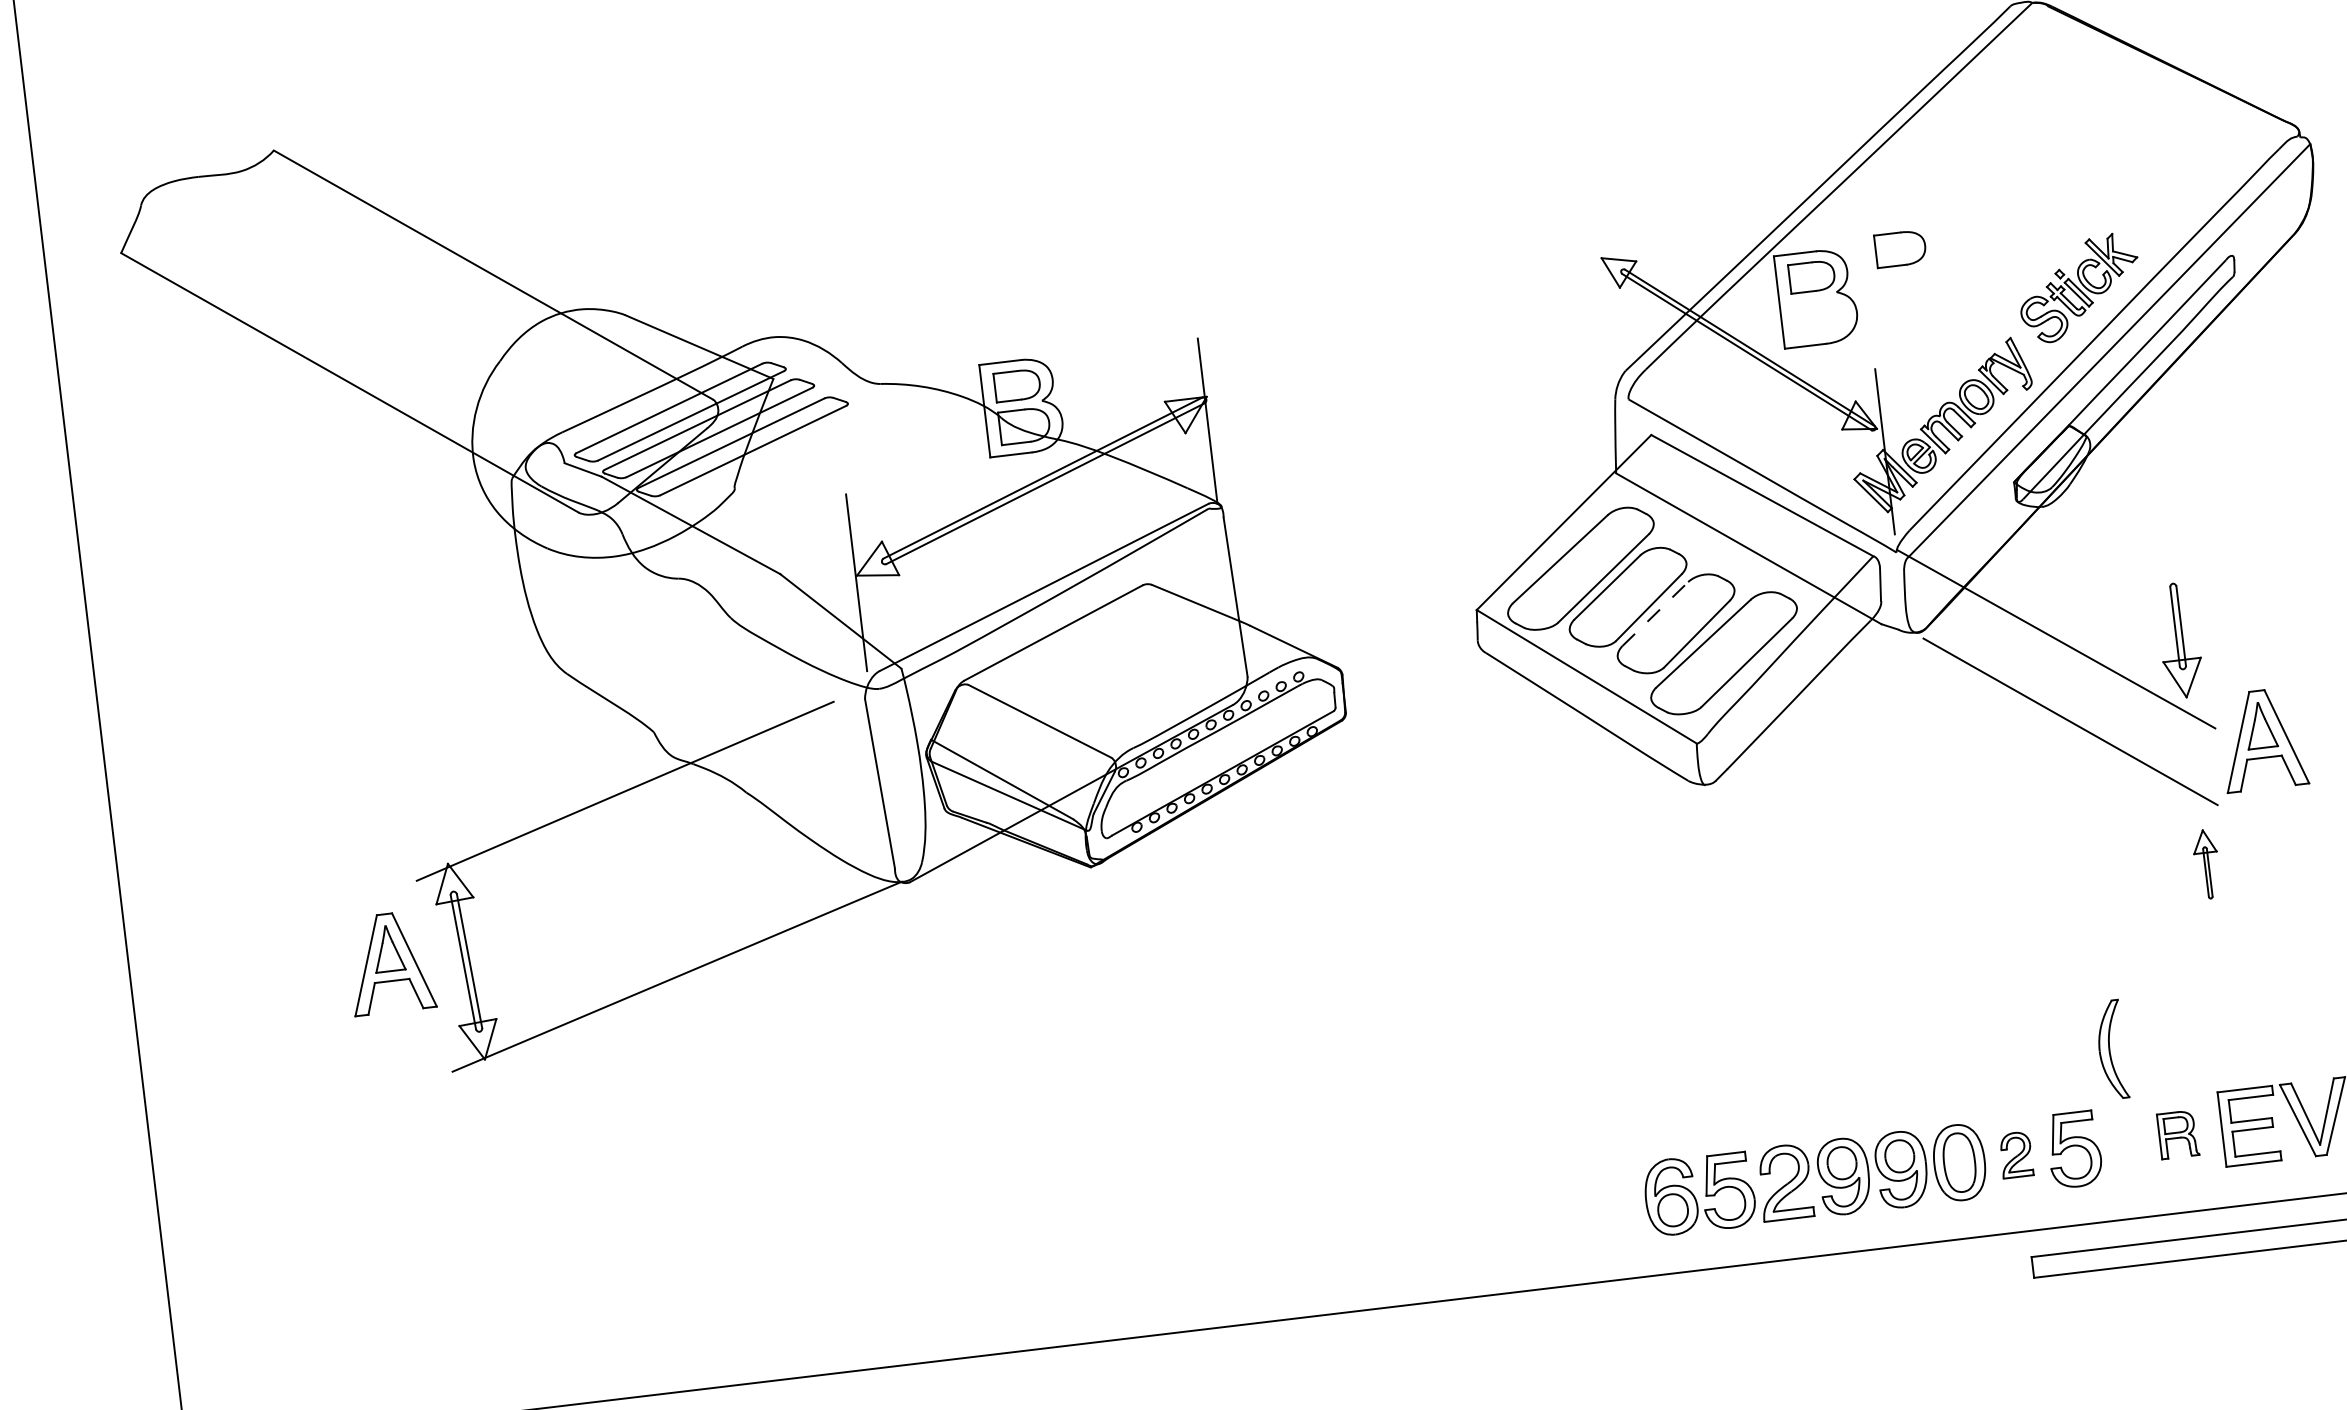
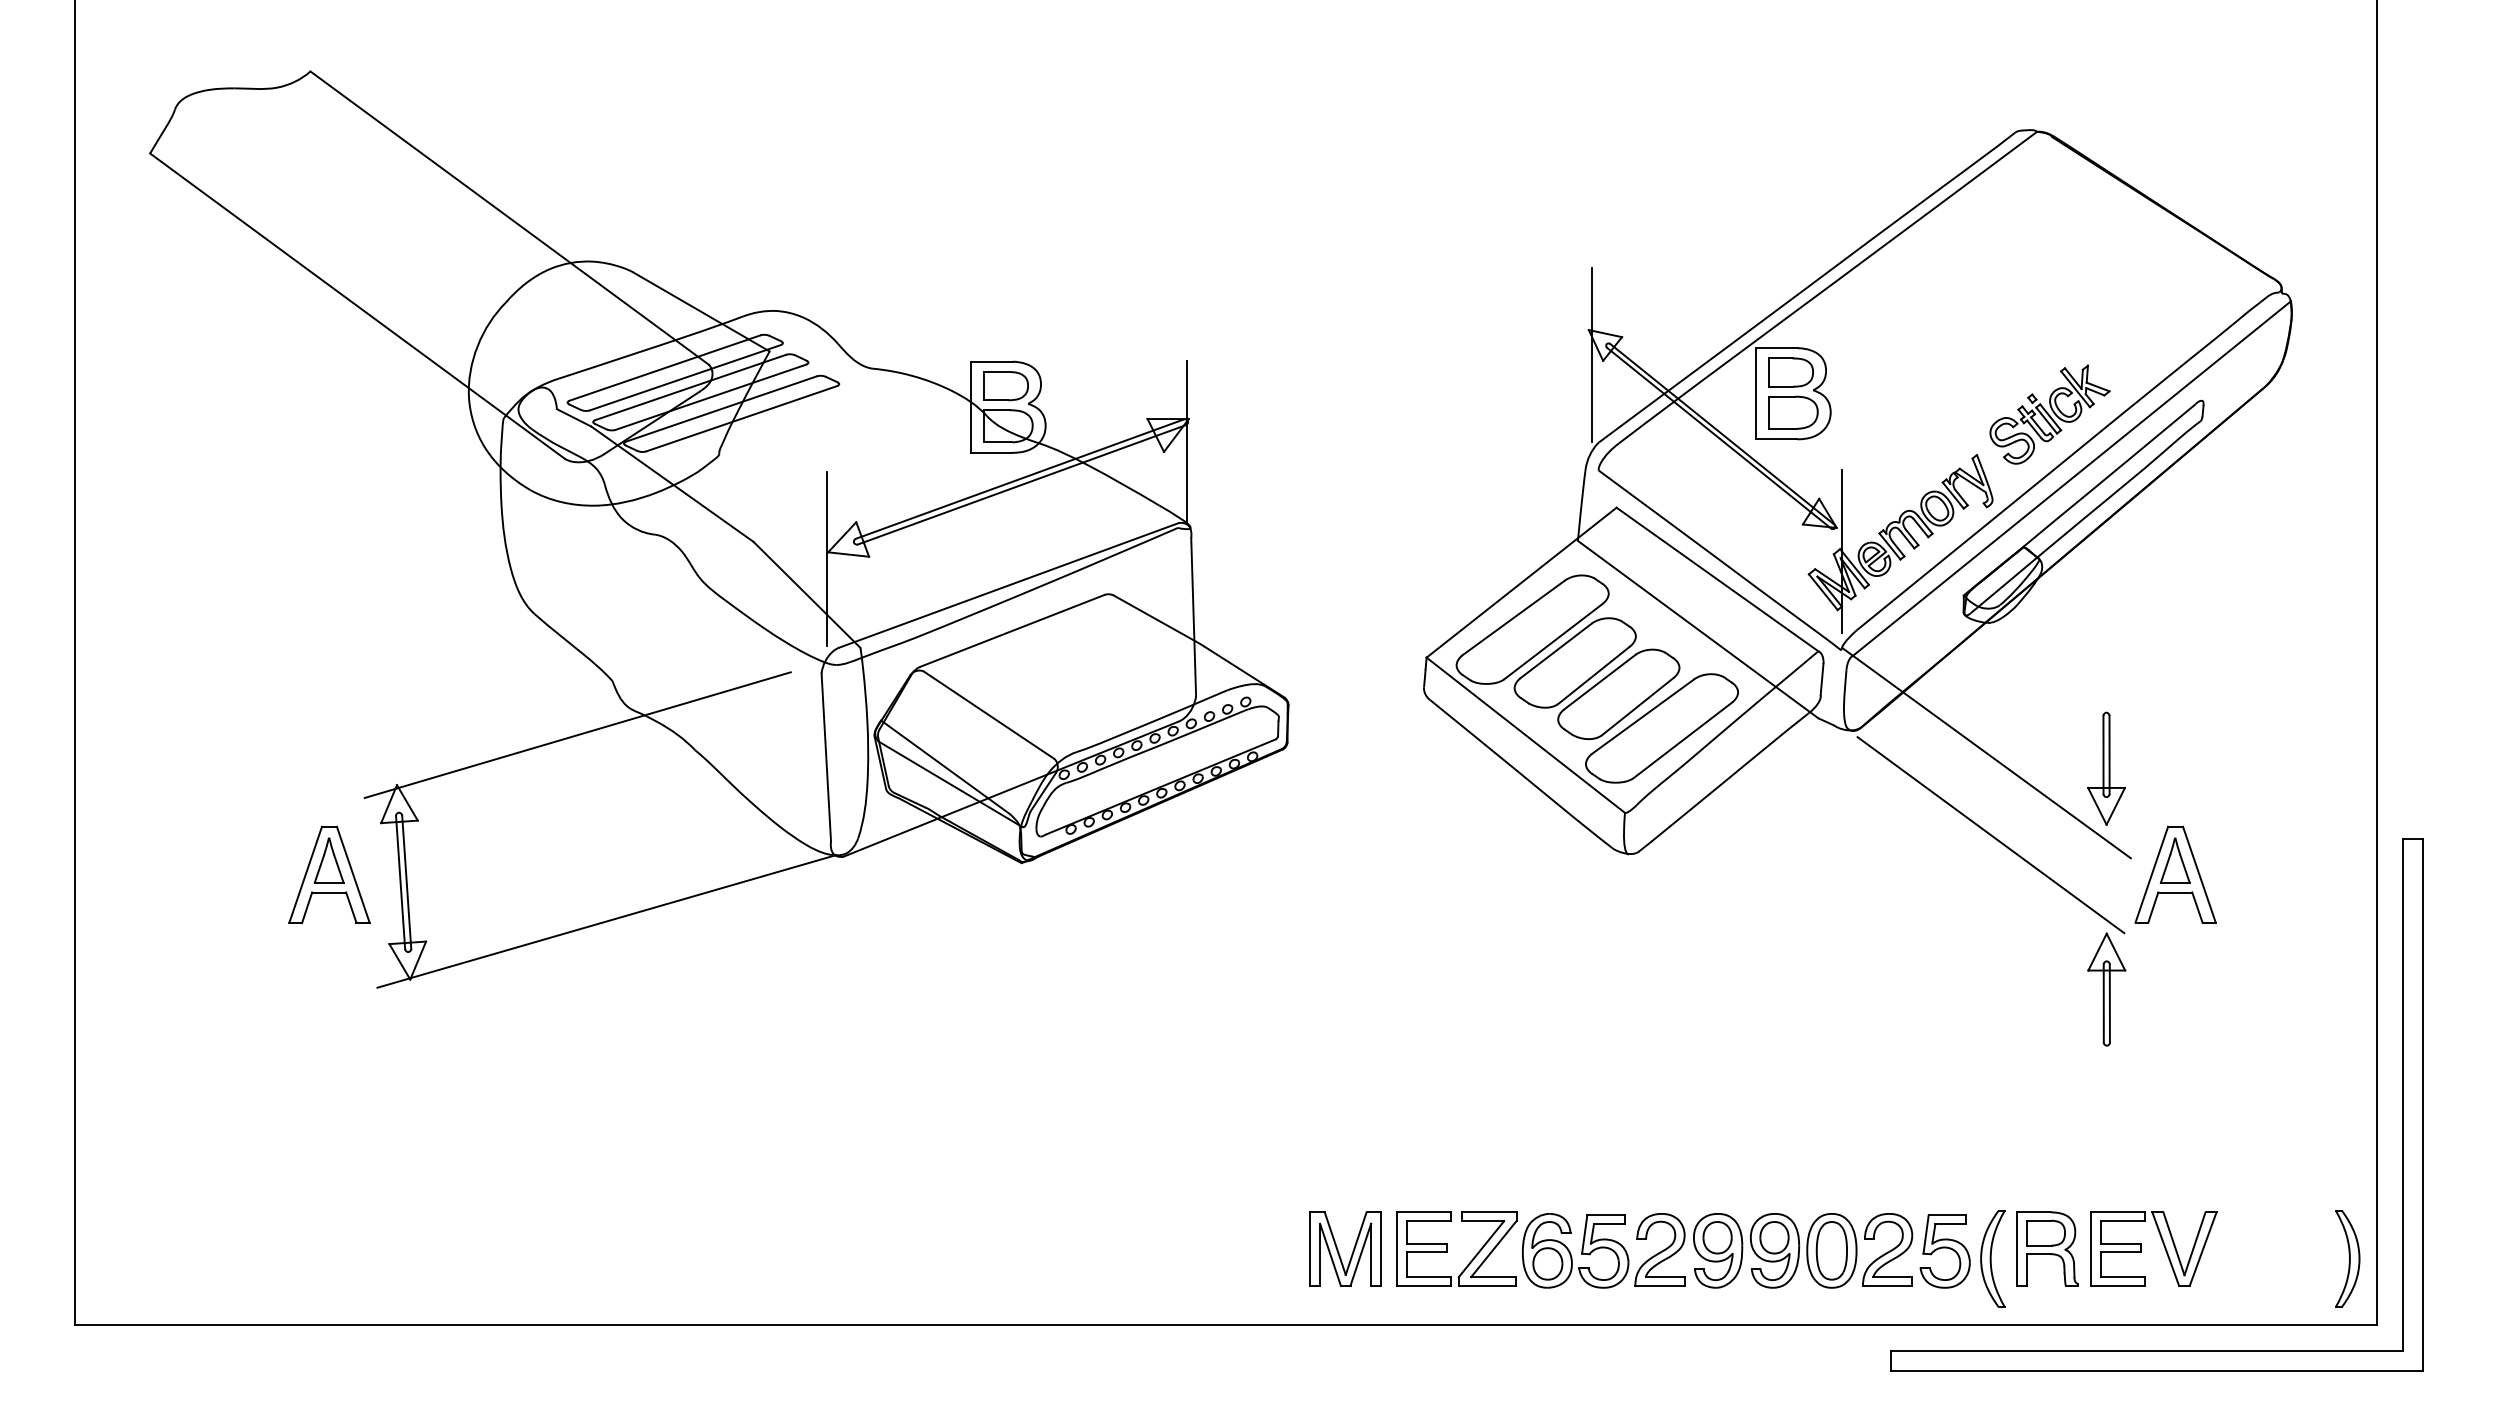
part: (1900, 248) -> (1793, 412), moved
line: (1608, 282) -> (1592, 354), added
line: (1655, 614) -> (1599, 682), dashed -> solid
part: (2206, 864) -> (2106, 989), size x1.67
part: (2111, 1049) -> (1992, 1258), moved
part: (2177, 1134) -> (2047, 1248), size x1.67
part: (2015, 1154) -> (1887, 1249), size x1.67
part: (1569, 1206) -> (1447, 1248), added
part: (1458, 1220) -> (1338, 1249), added

